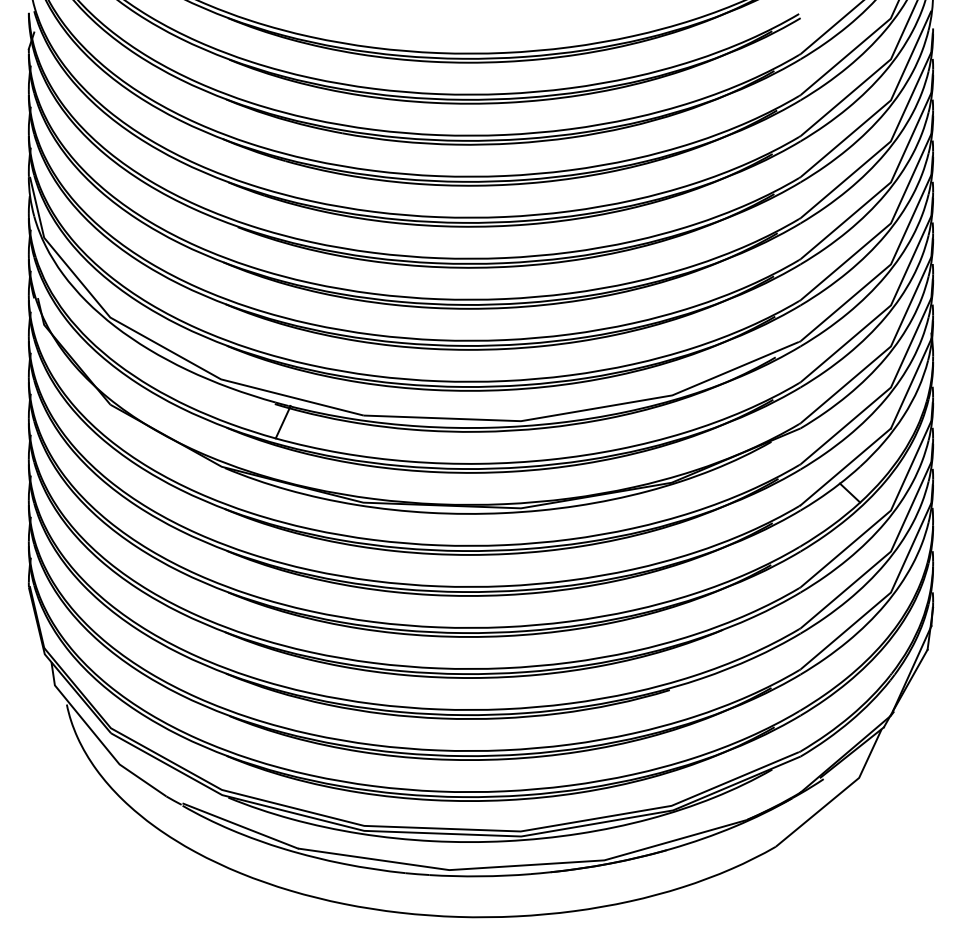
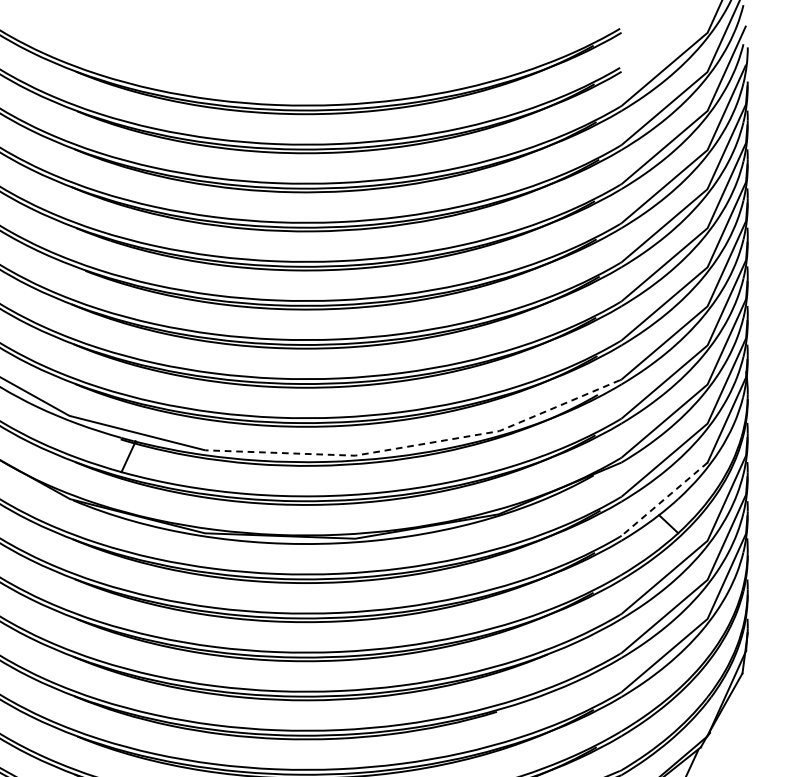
line: (586, 409) -> (417, 444), solid -> dashed
line: (845, 467) -> (664, 499), solid -> dashed

